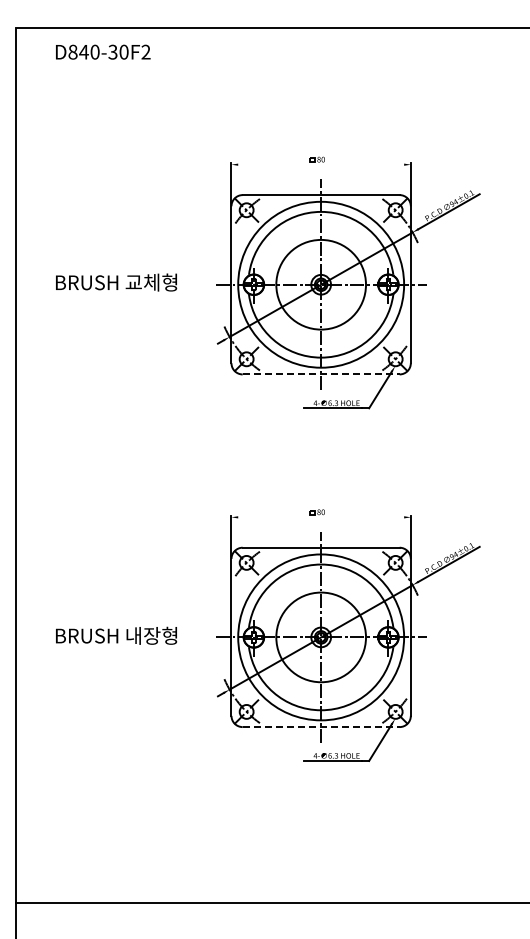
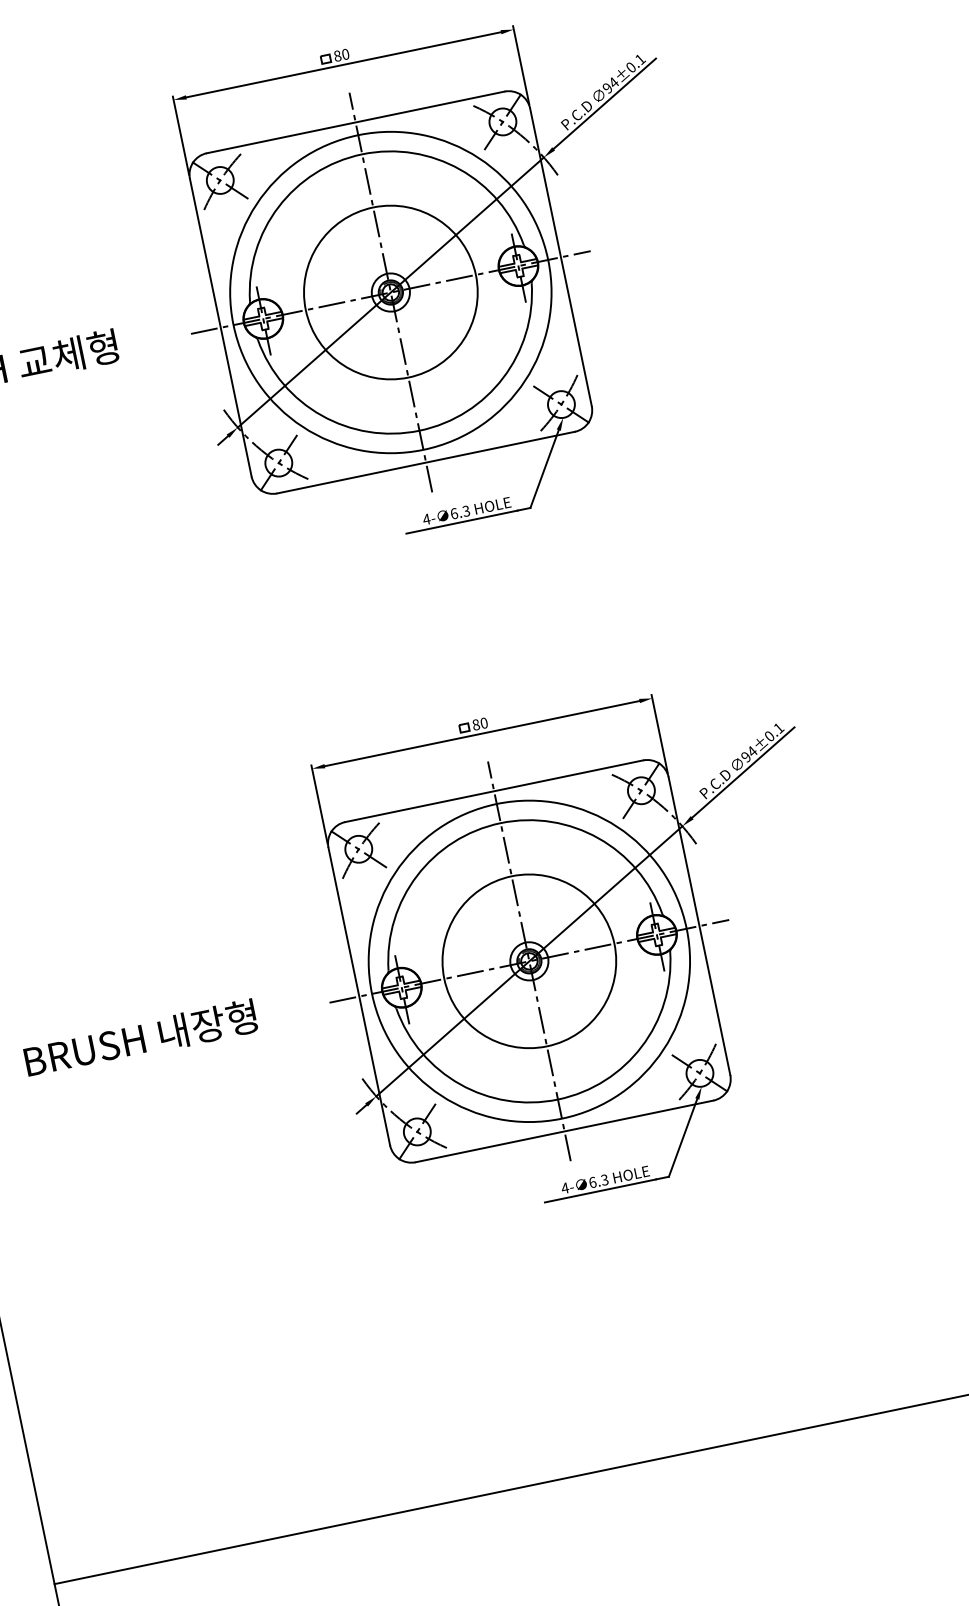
line: (321, 164) -> (344, 64), added
line: (321, 374) -> (426, 462), dashed -> solid
line: (321, 517) -> (482, 733), added
line: (321, 727) -> (565, 1132), dashed -> solid

